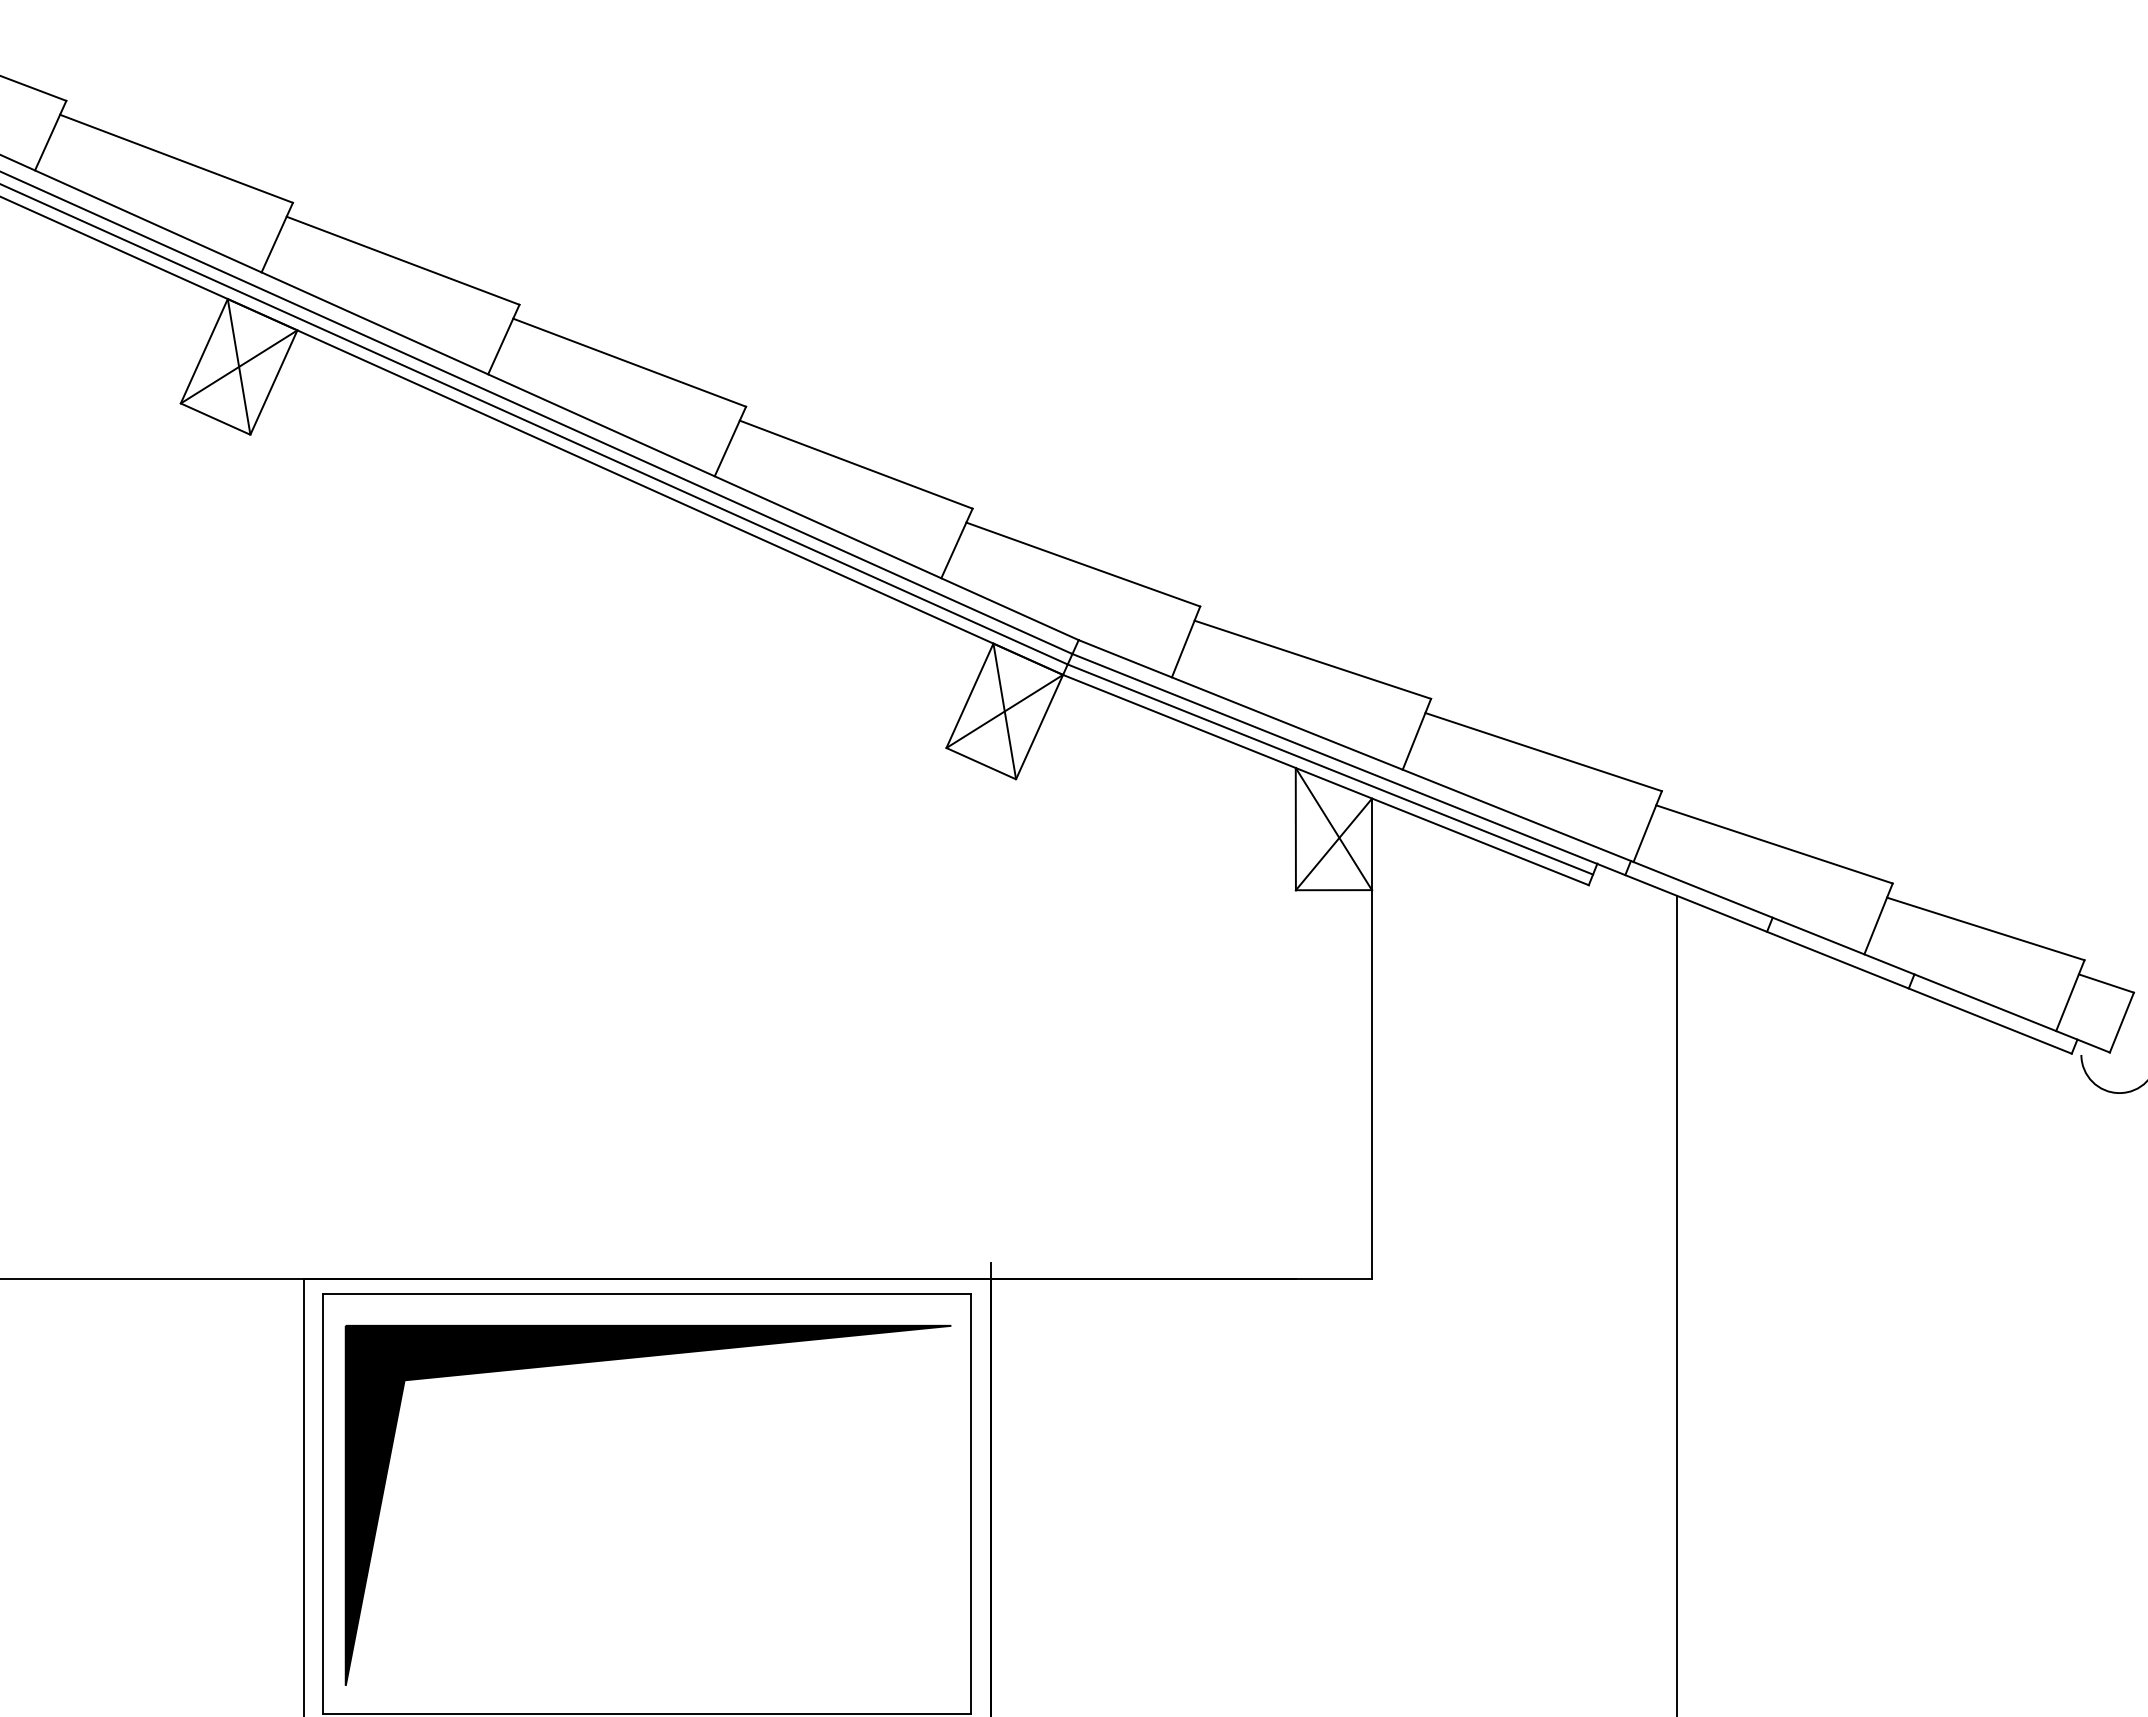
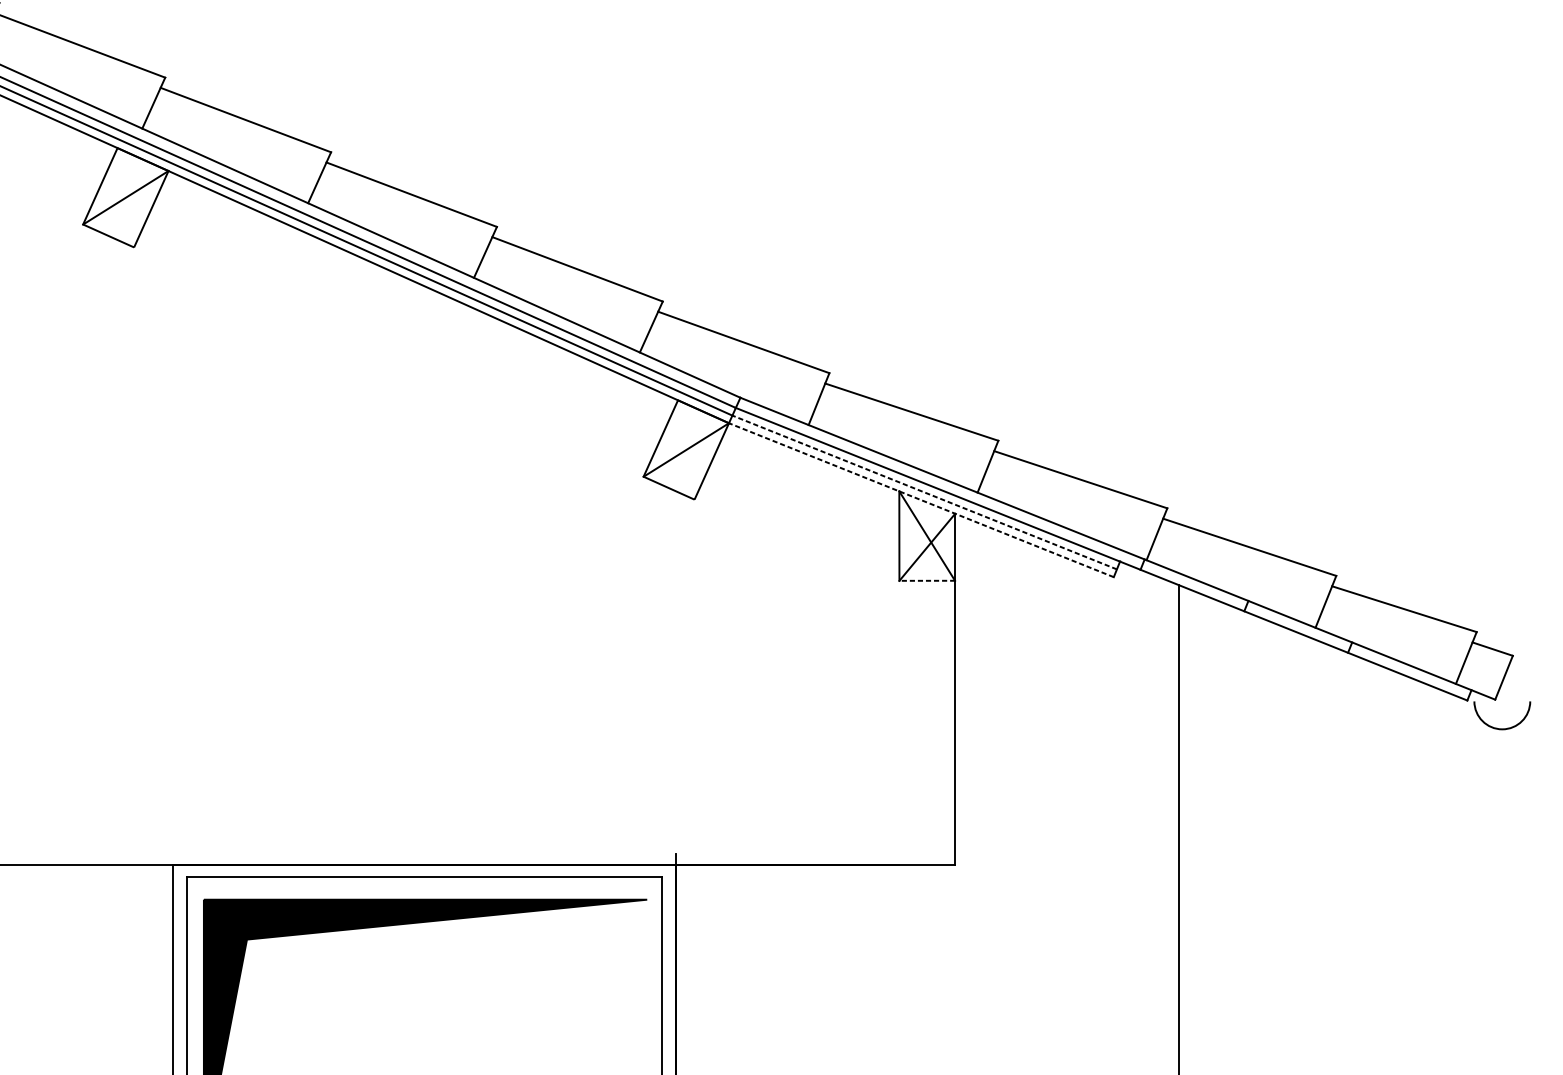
line: (238, 366) -> (125, 197), removed
line: (1004, 711) -> (686, 450), removed
line: (1329, 769) -> (924, 492), solid -> dashed
line: (1325, 779) -> (921, 499), solid -> dashed
line: (1333, 890) -> (926, 581), solid -> dashed

